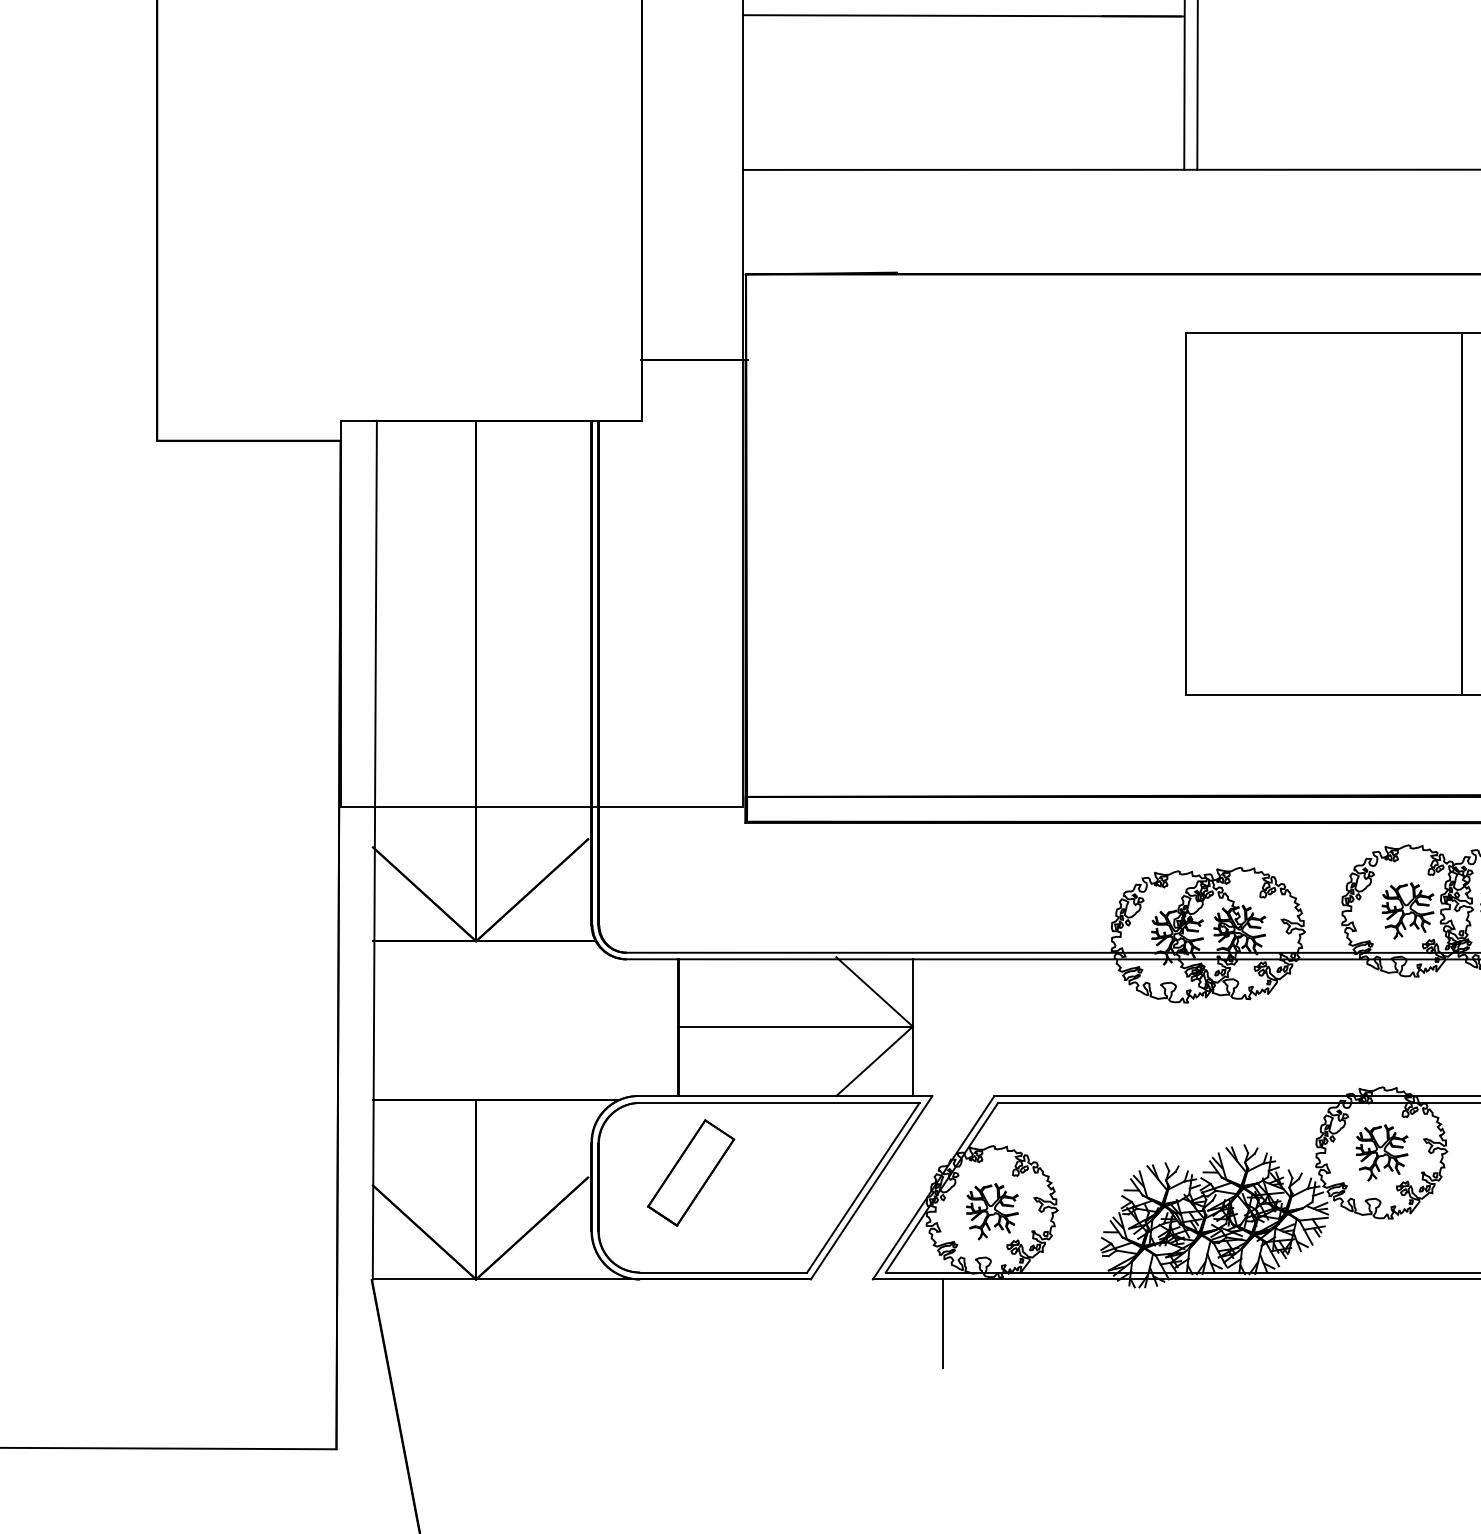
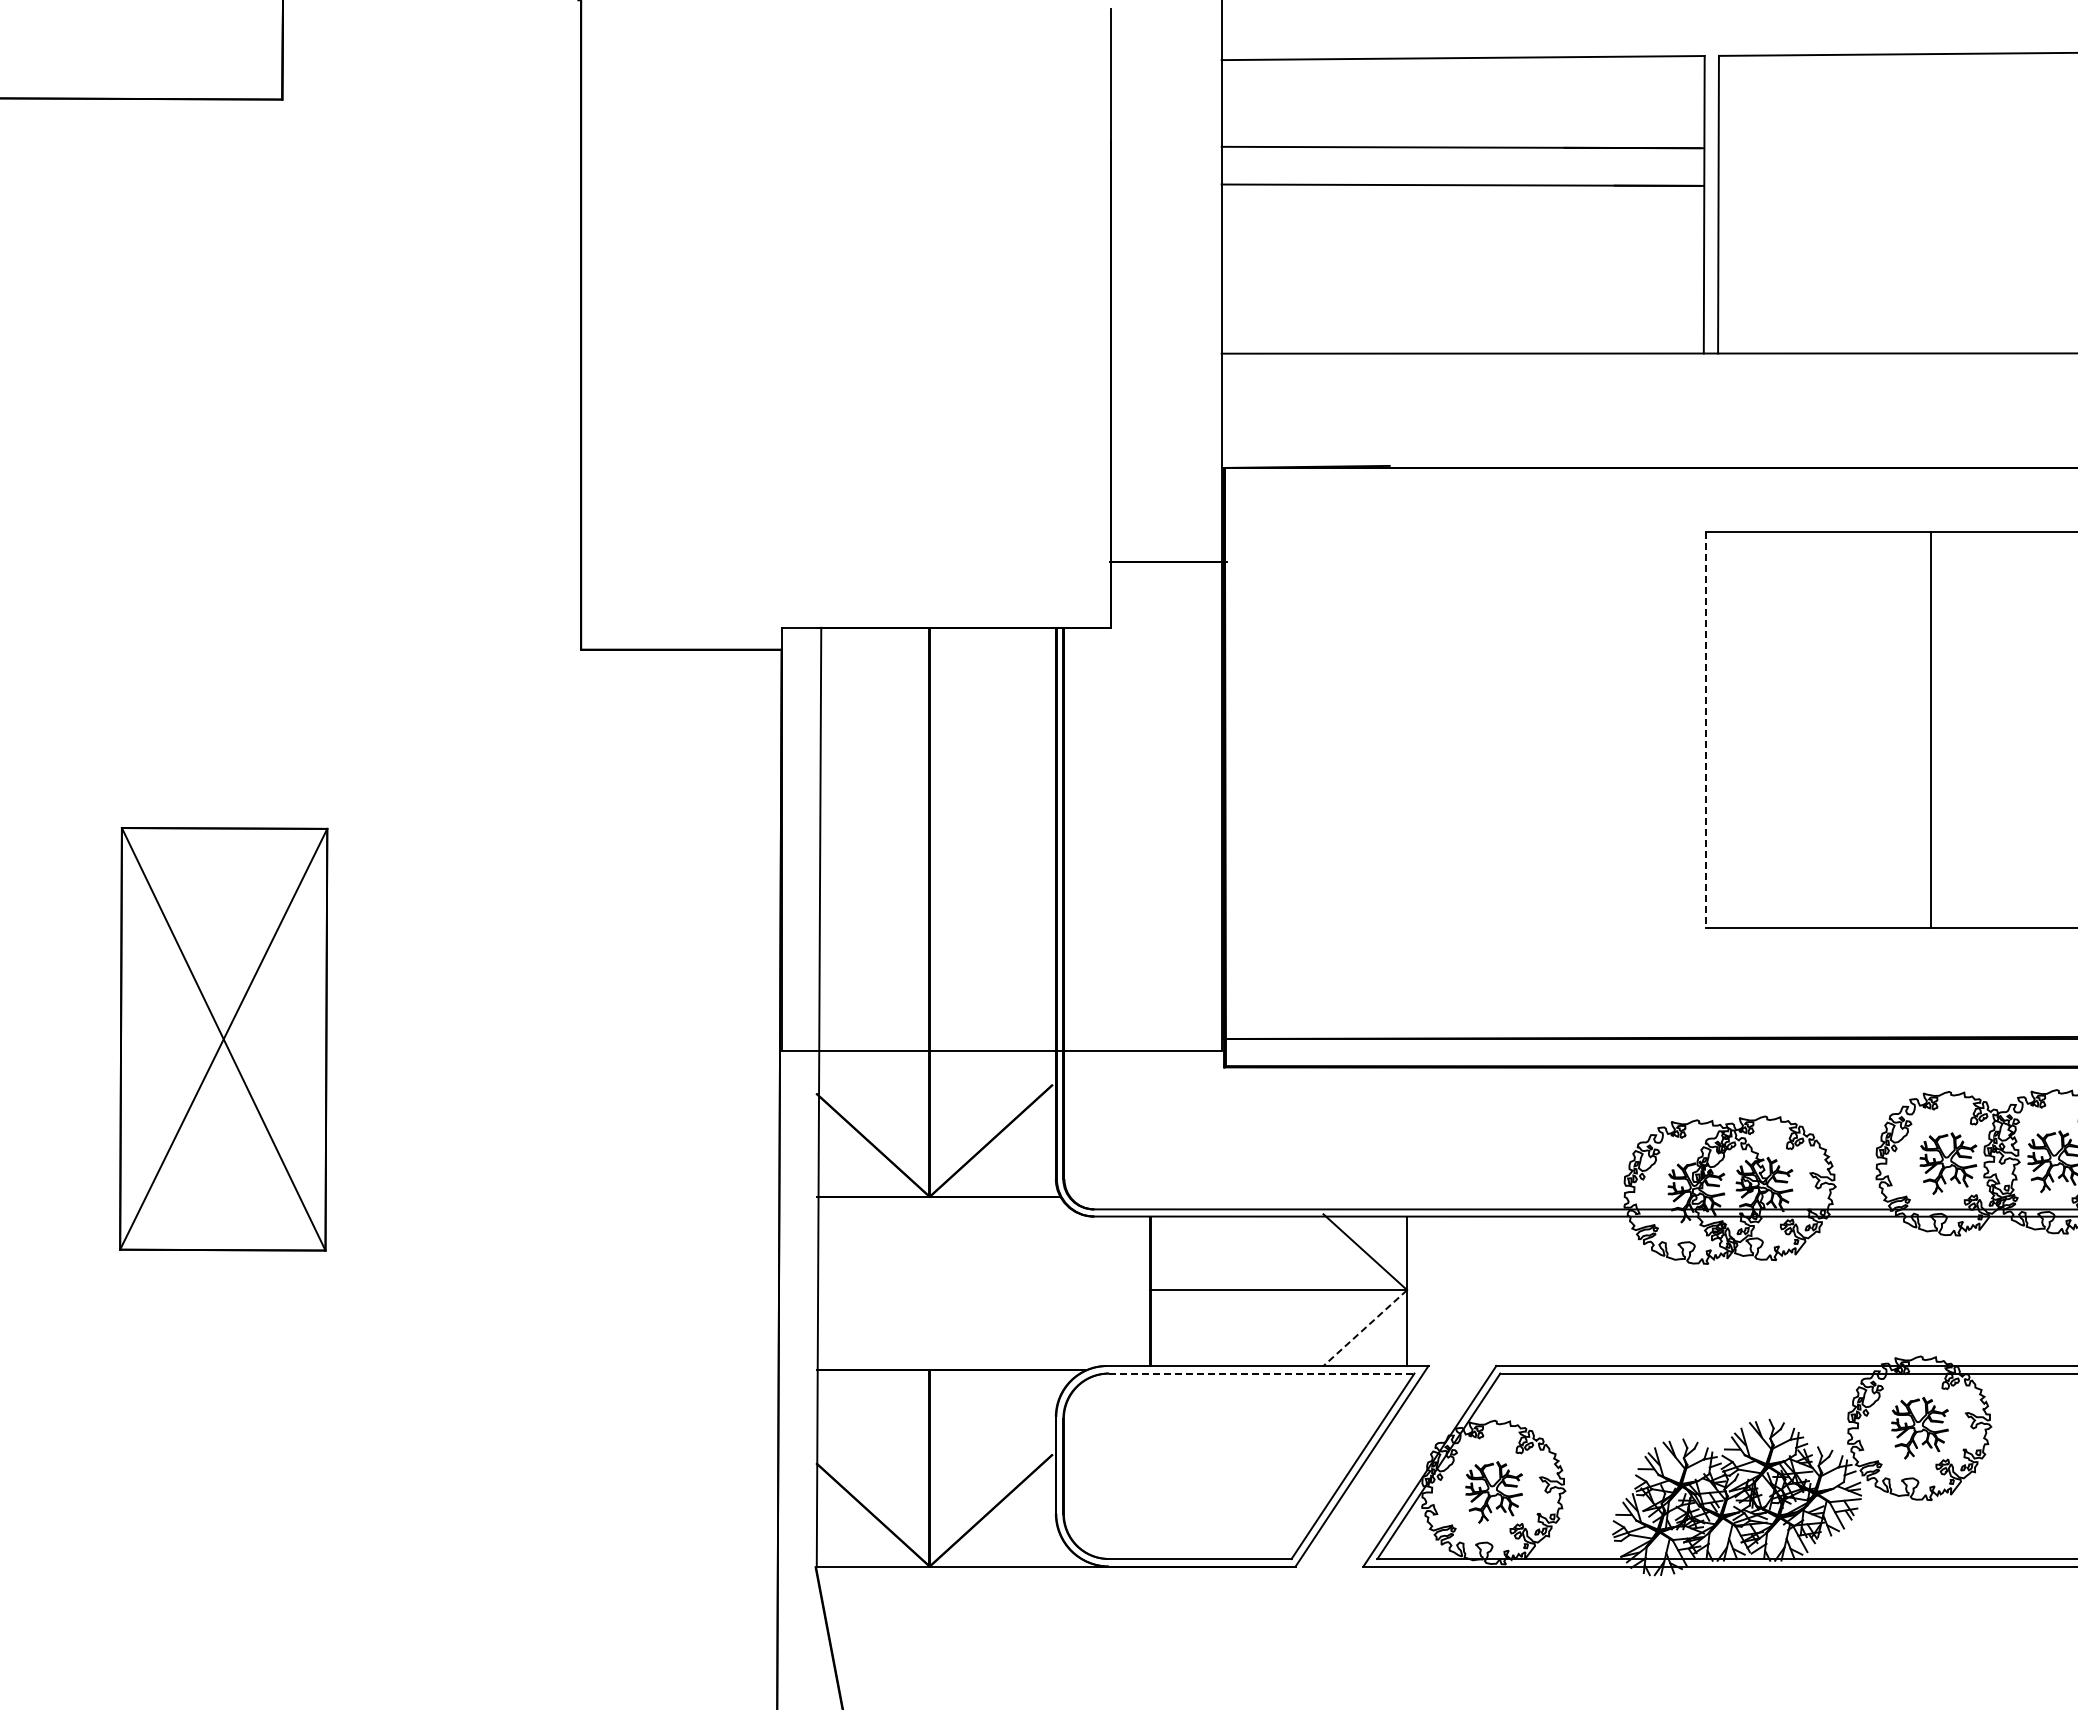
line: (1462, 513) -> (1930, 729), moved
line: (1185, 514) -> (1705, 730), solid -> dashed
line: (873, 1061) -> (1364, 1328), solid -> dashed
line: (779, 1102) -> (1261, 1373), solid -> dashed
part: (690, 1172) -> (1164, 1449), removed
line: (943, 1323) -> (1440, 1614), removed

